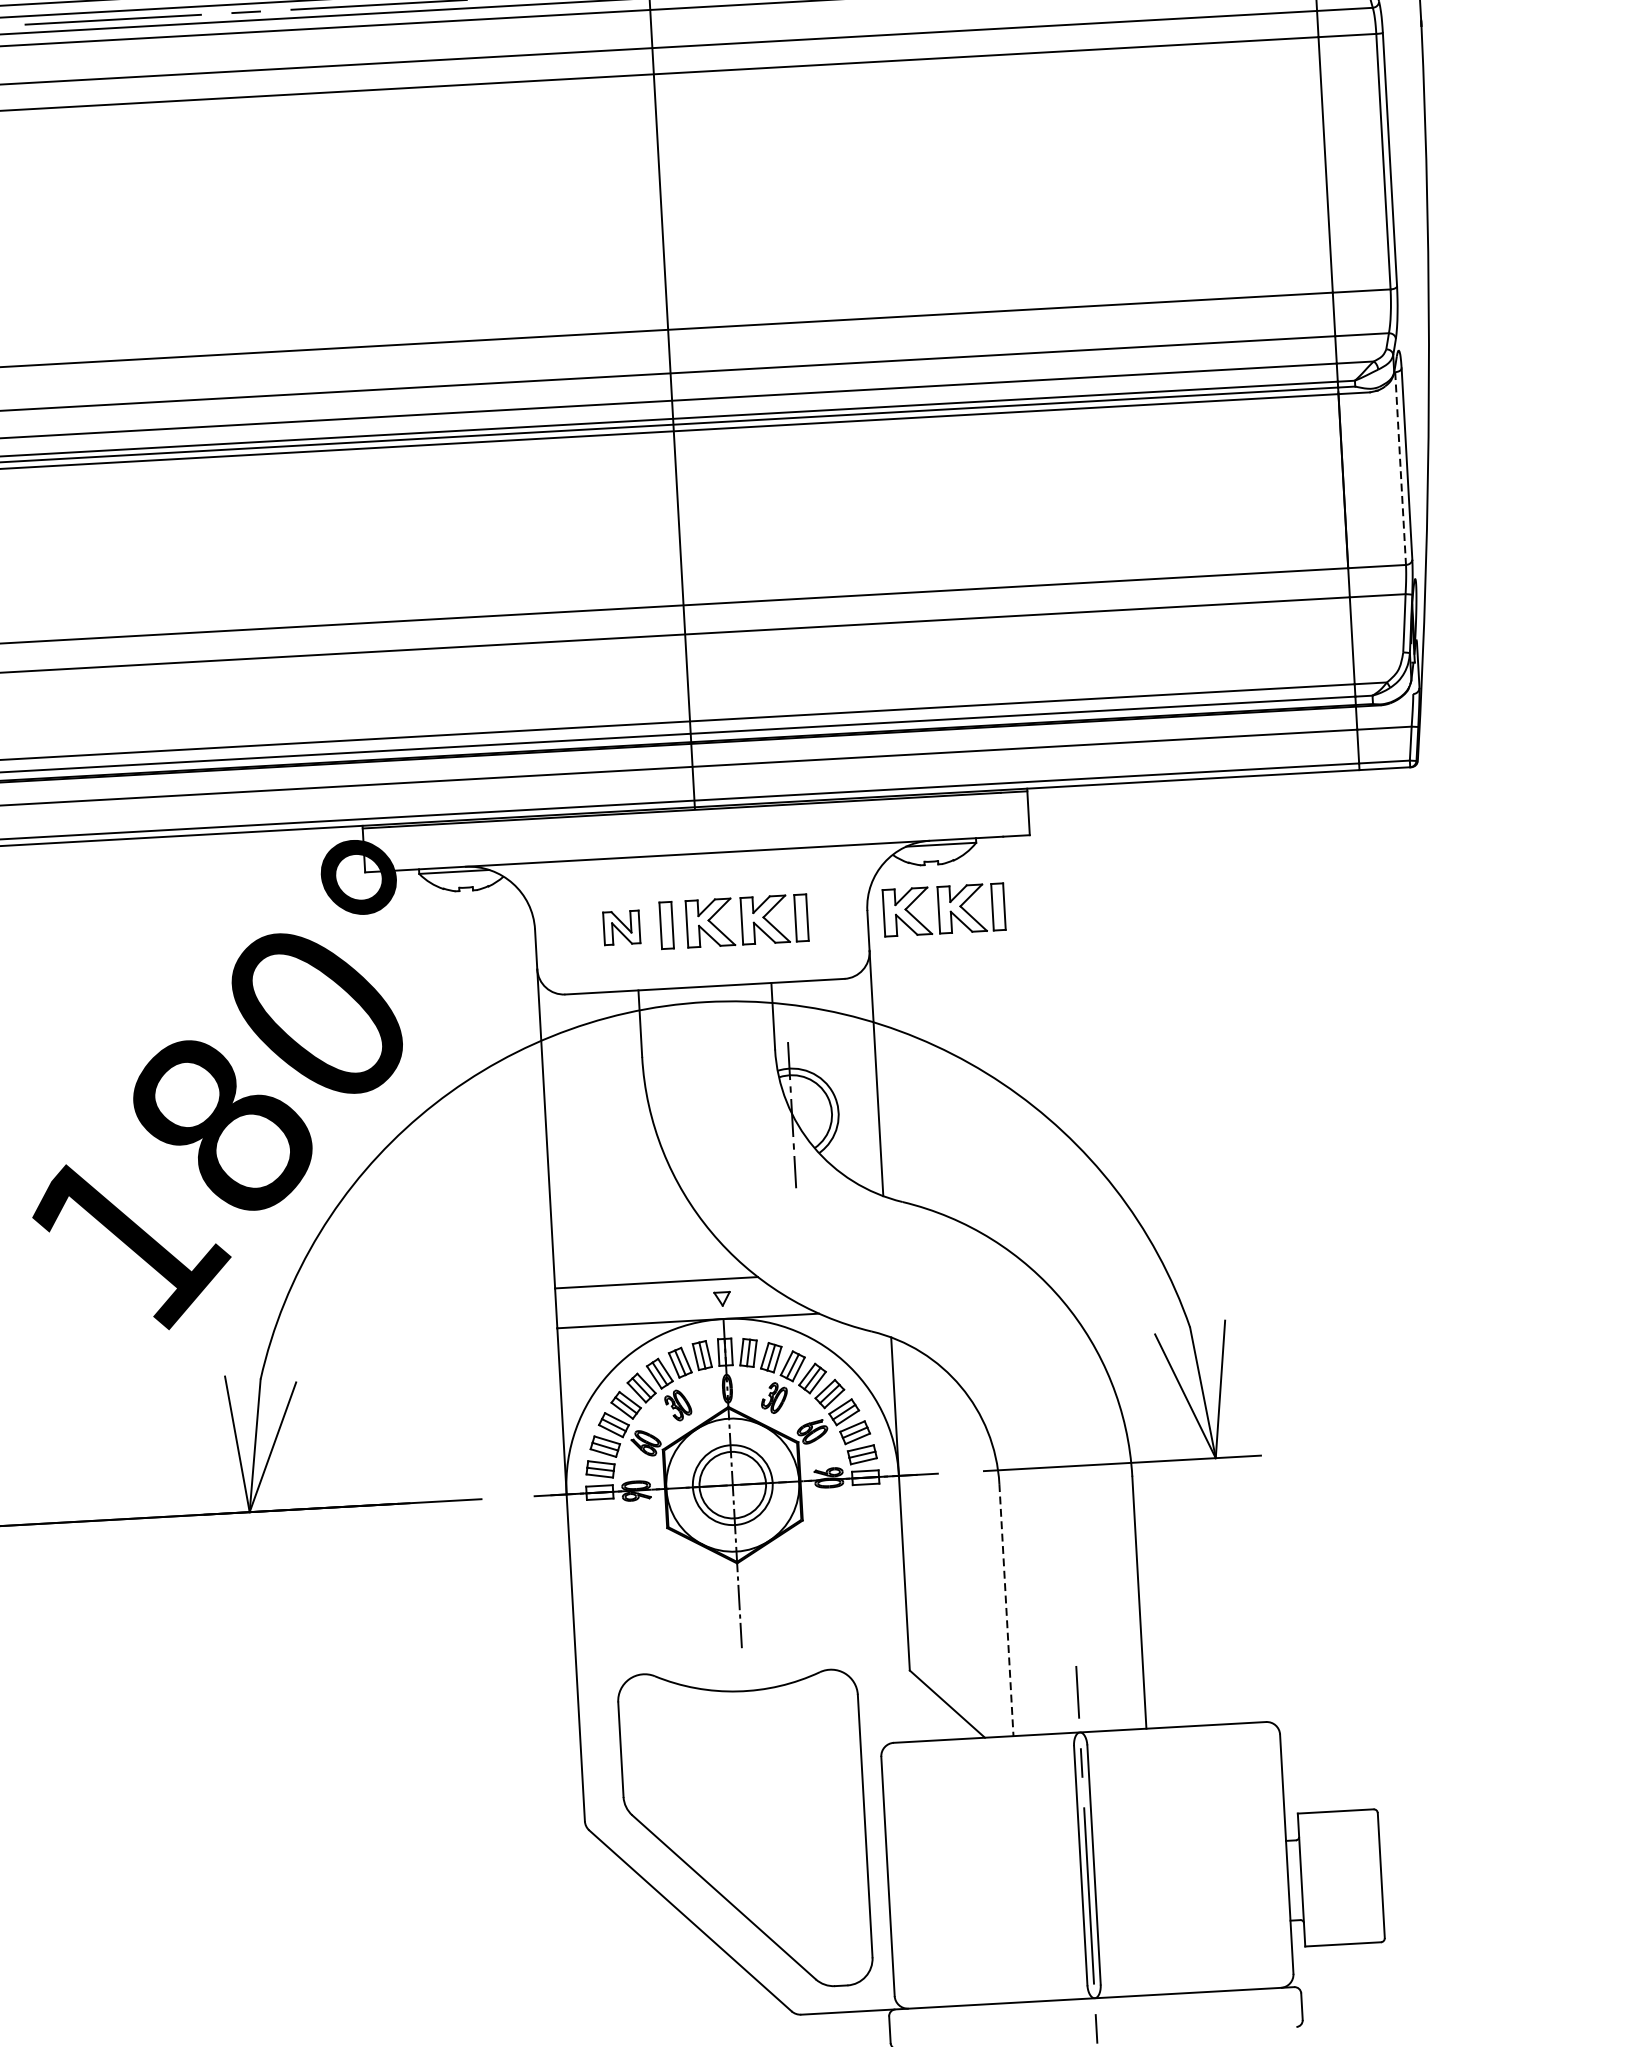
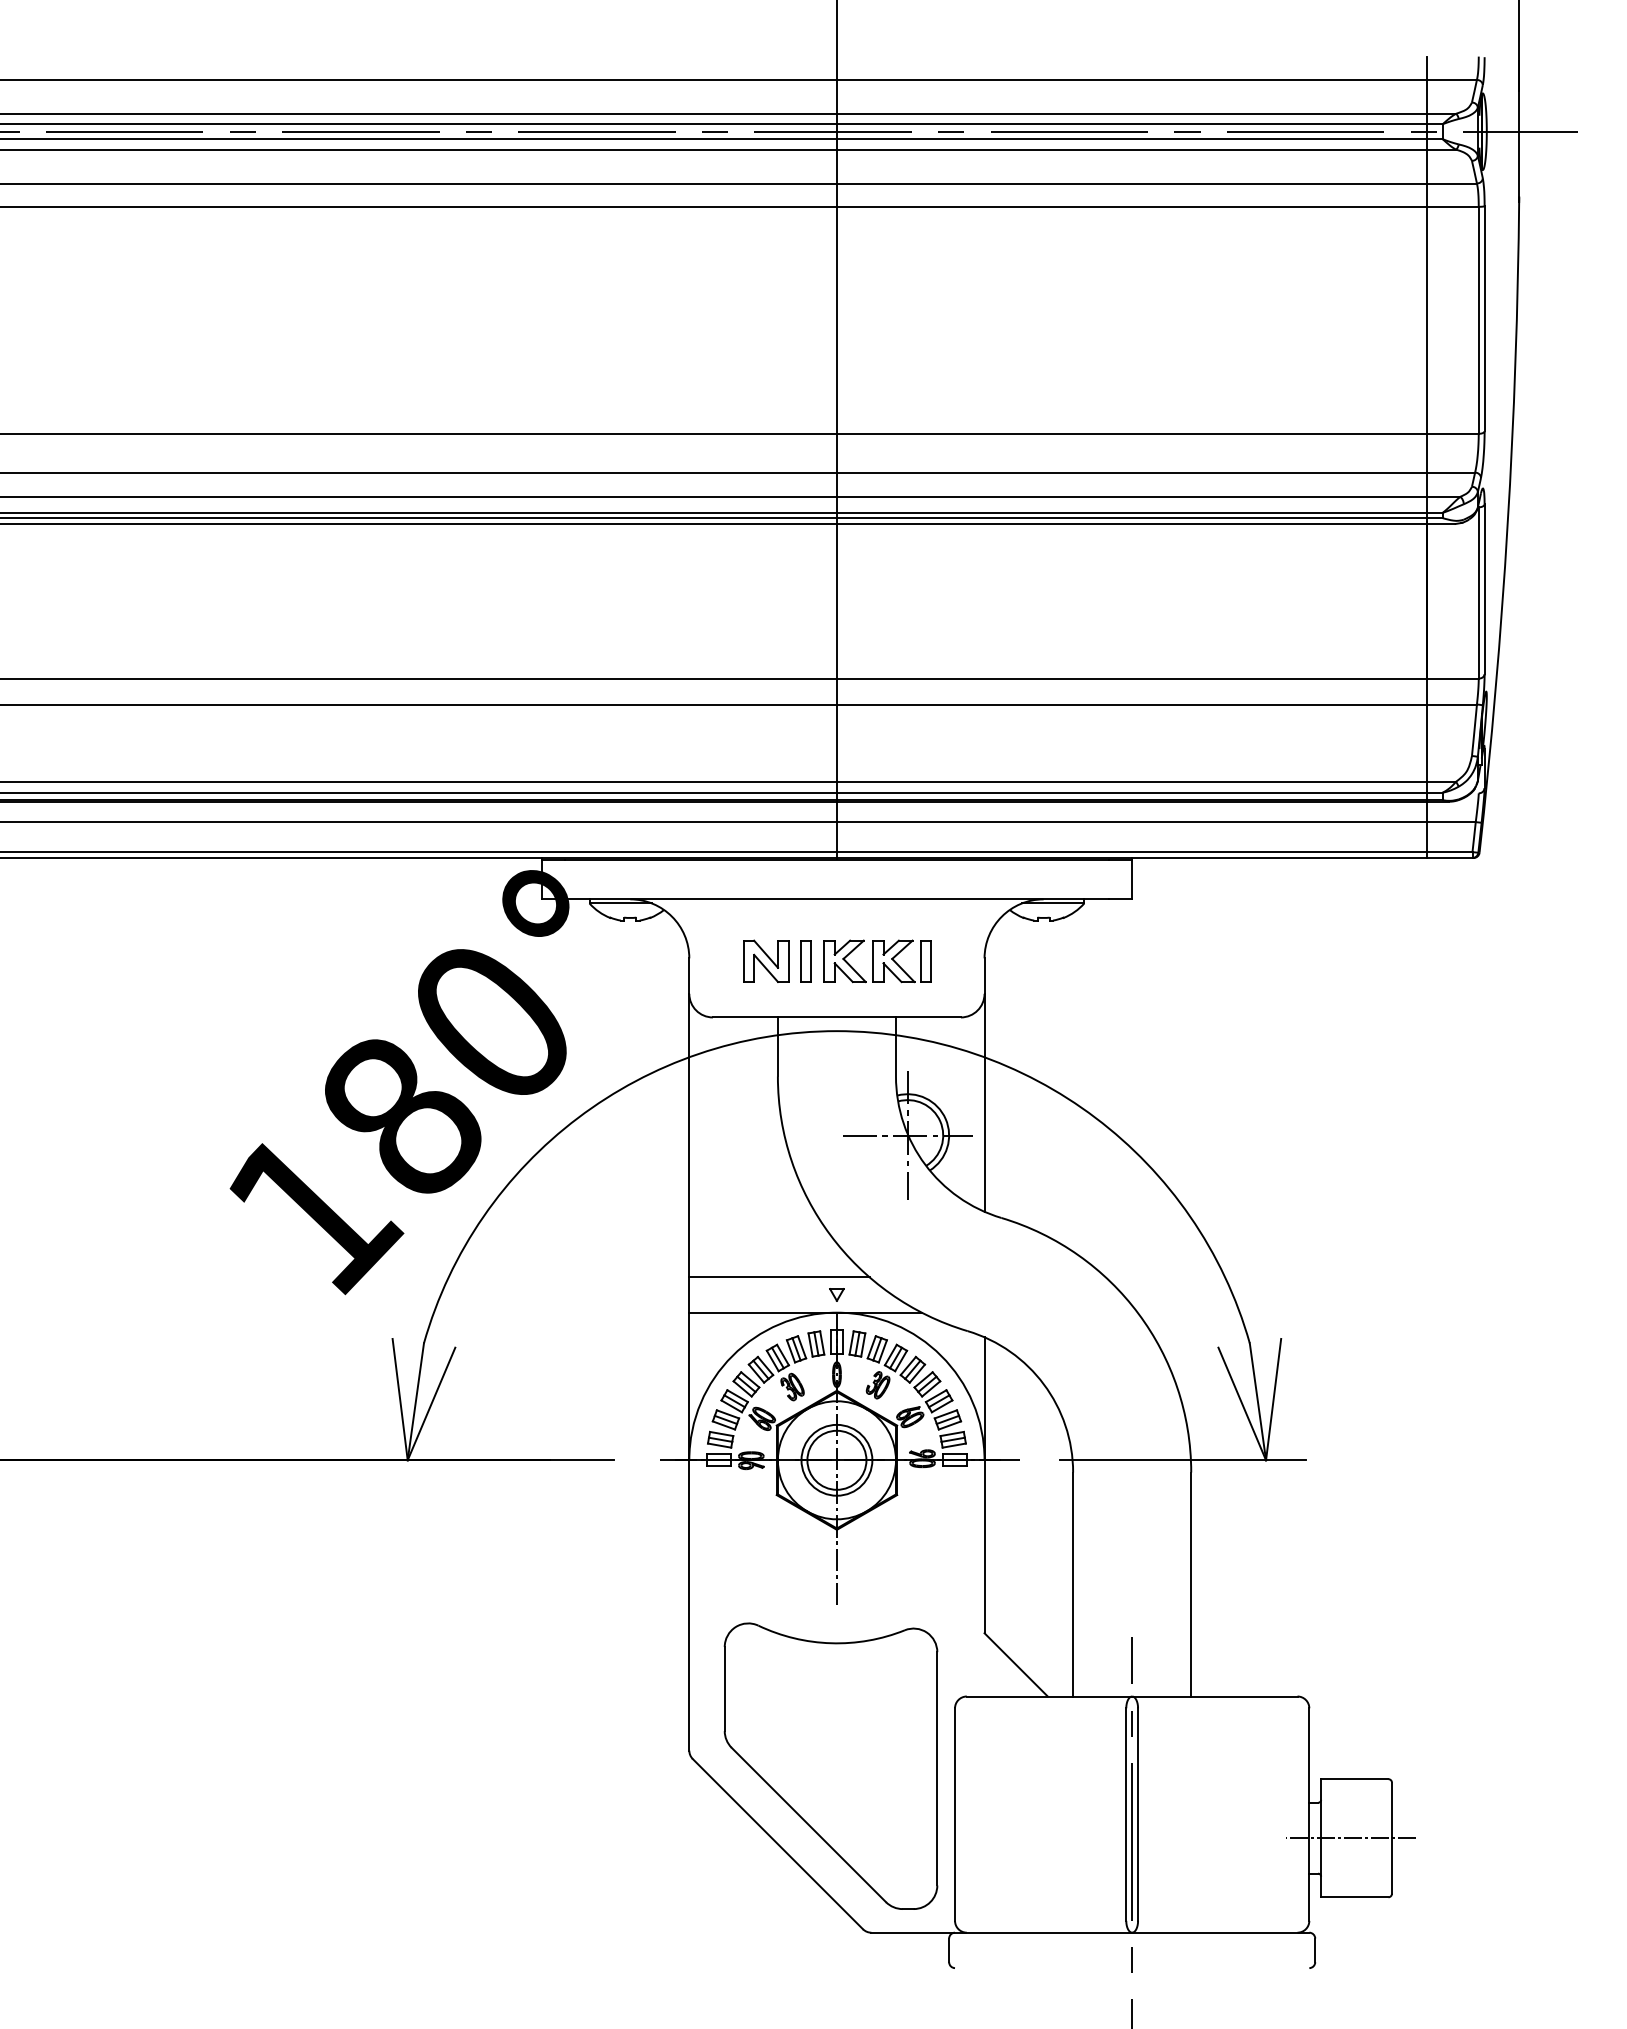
line: (1400, 468) -> (1478, 592), dashed -> solid
part: (944, 910) -> (1052, 961), removed
part: (622, 927) -> (766, 960), size x1.43
line: (791, 1115) -> (907, 1135), added
line: (1006, 1610) -> (1073, 1584), dashed -> solid
line: (1334, 1878) -> (1350, 1838), added

